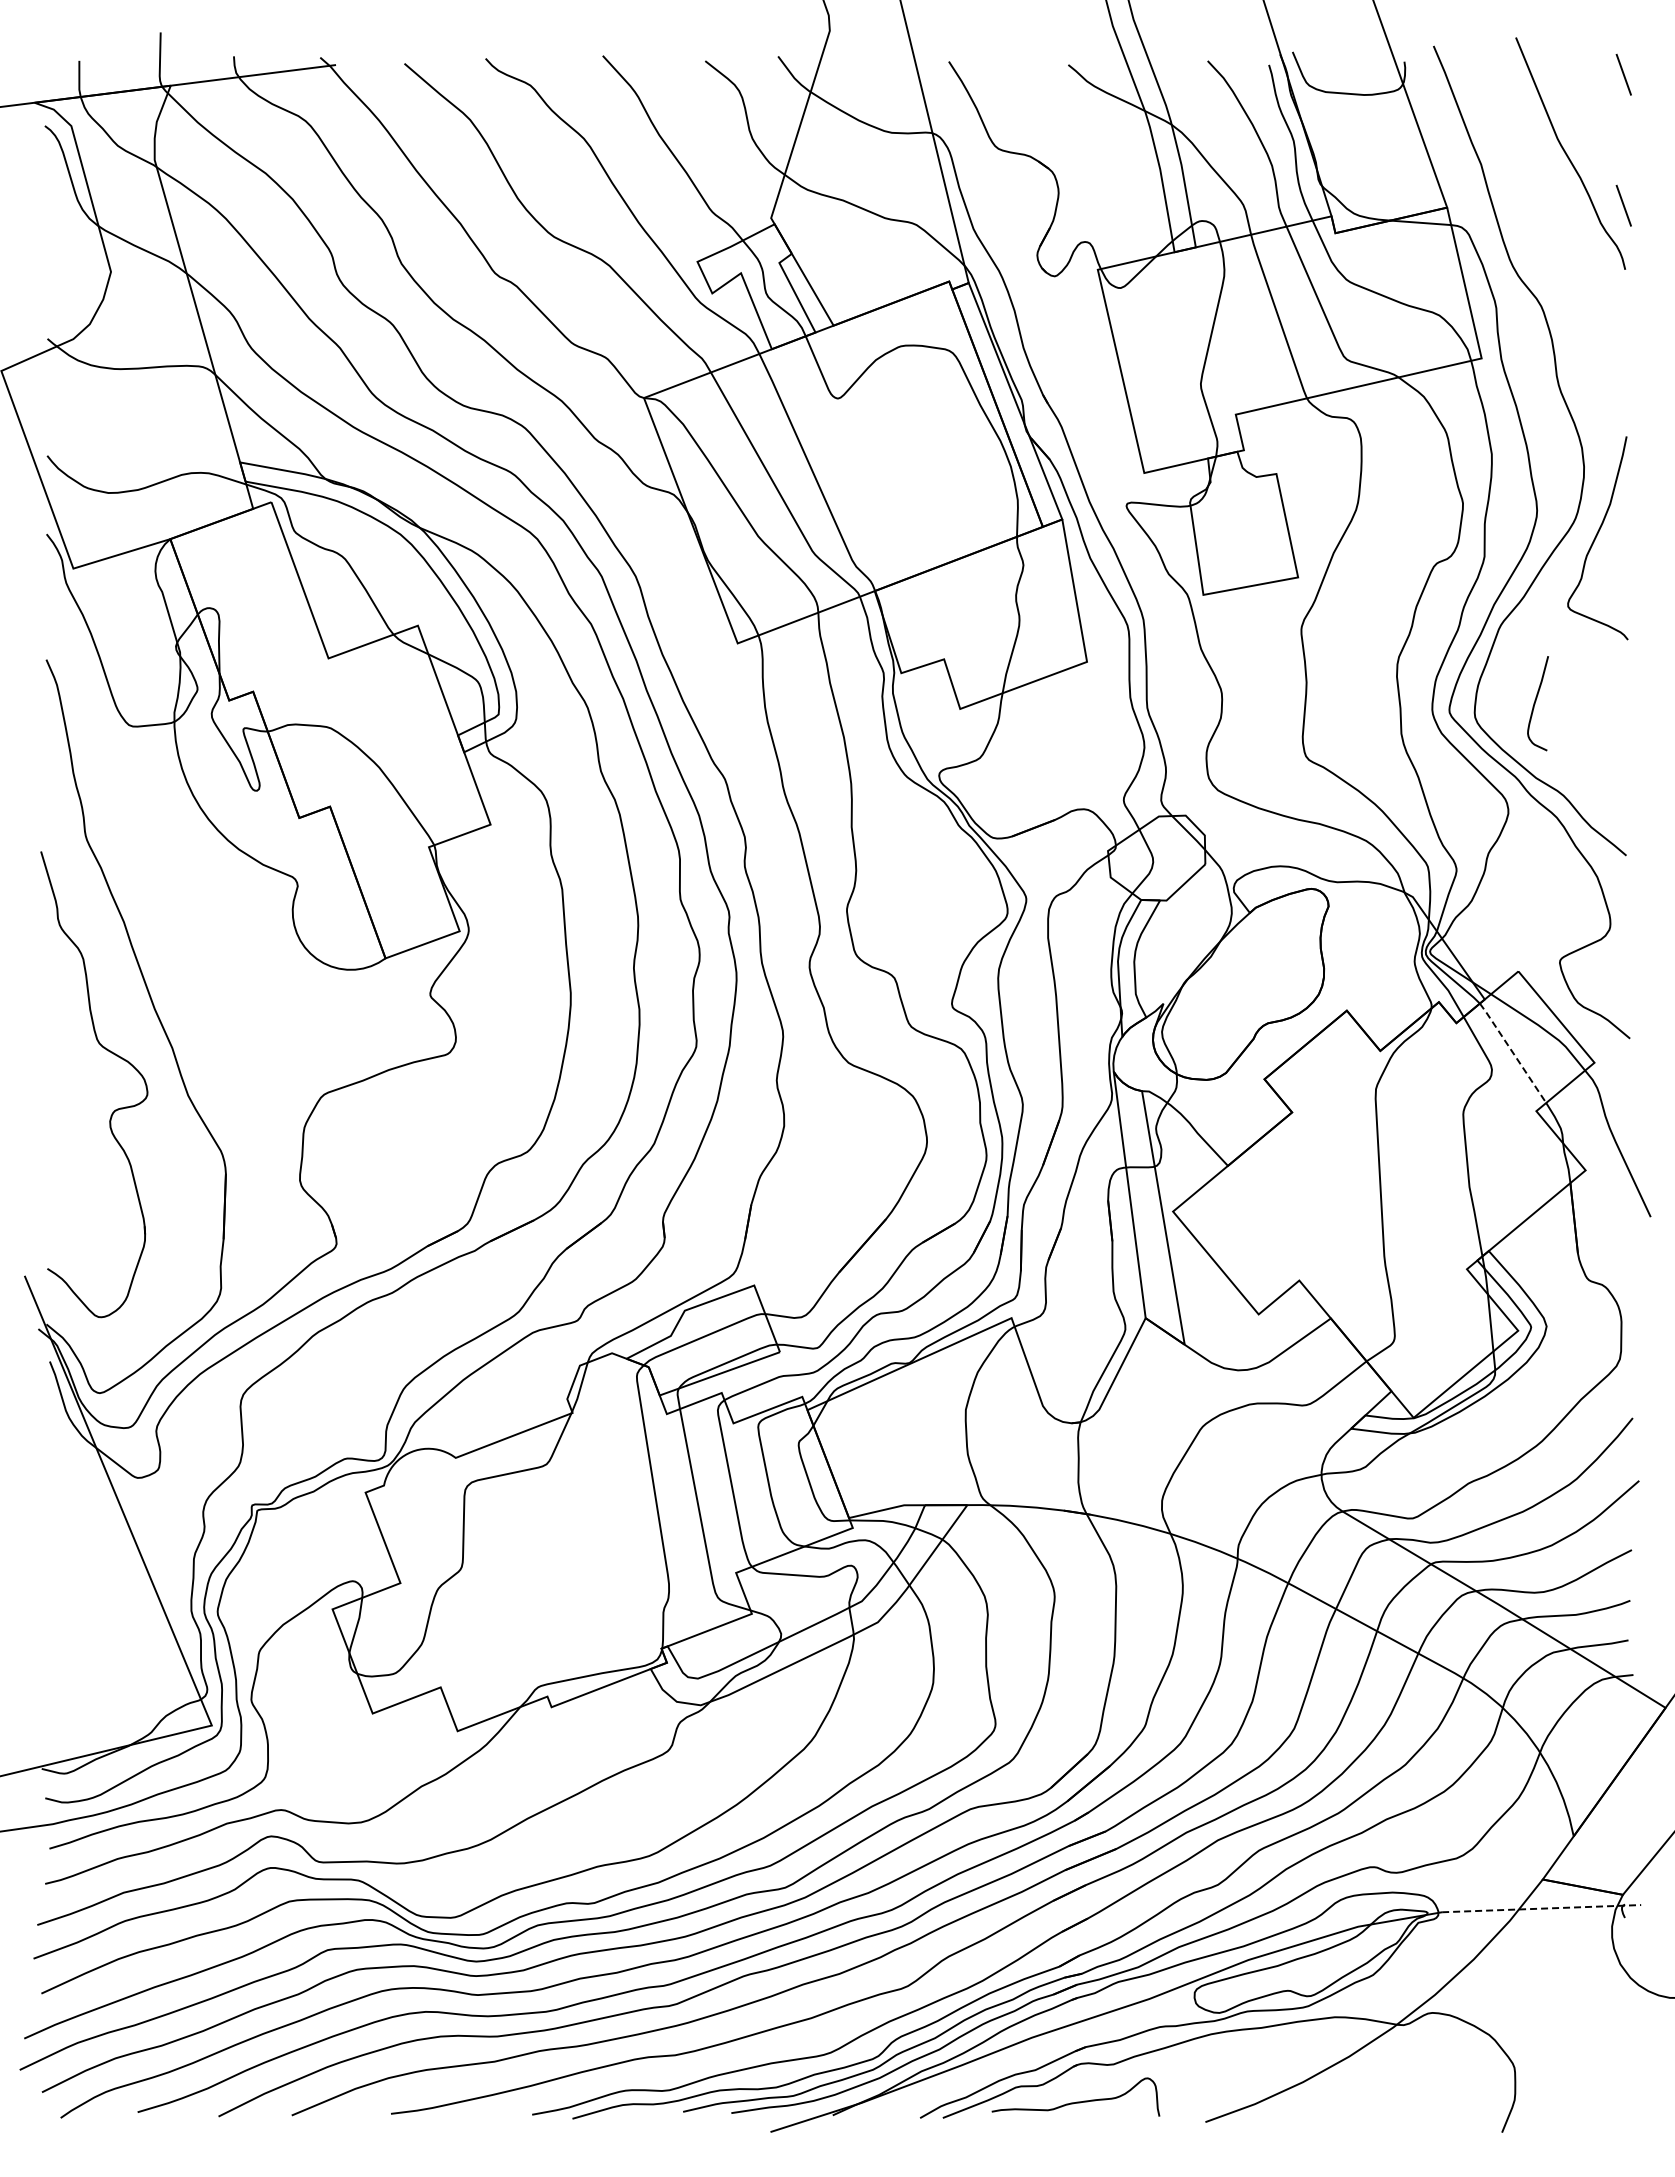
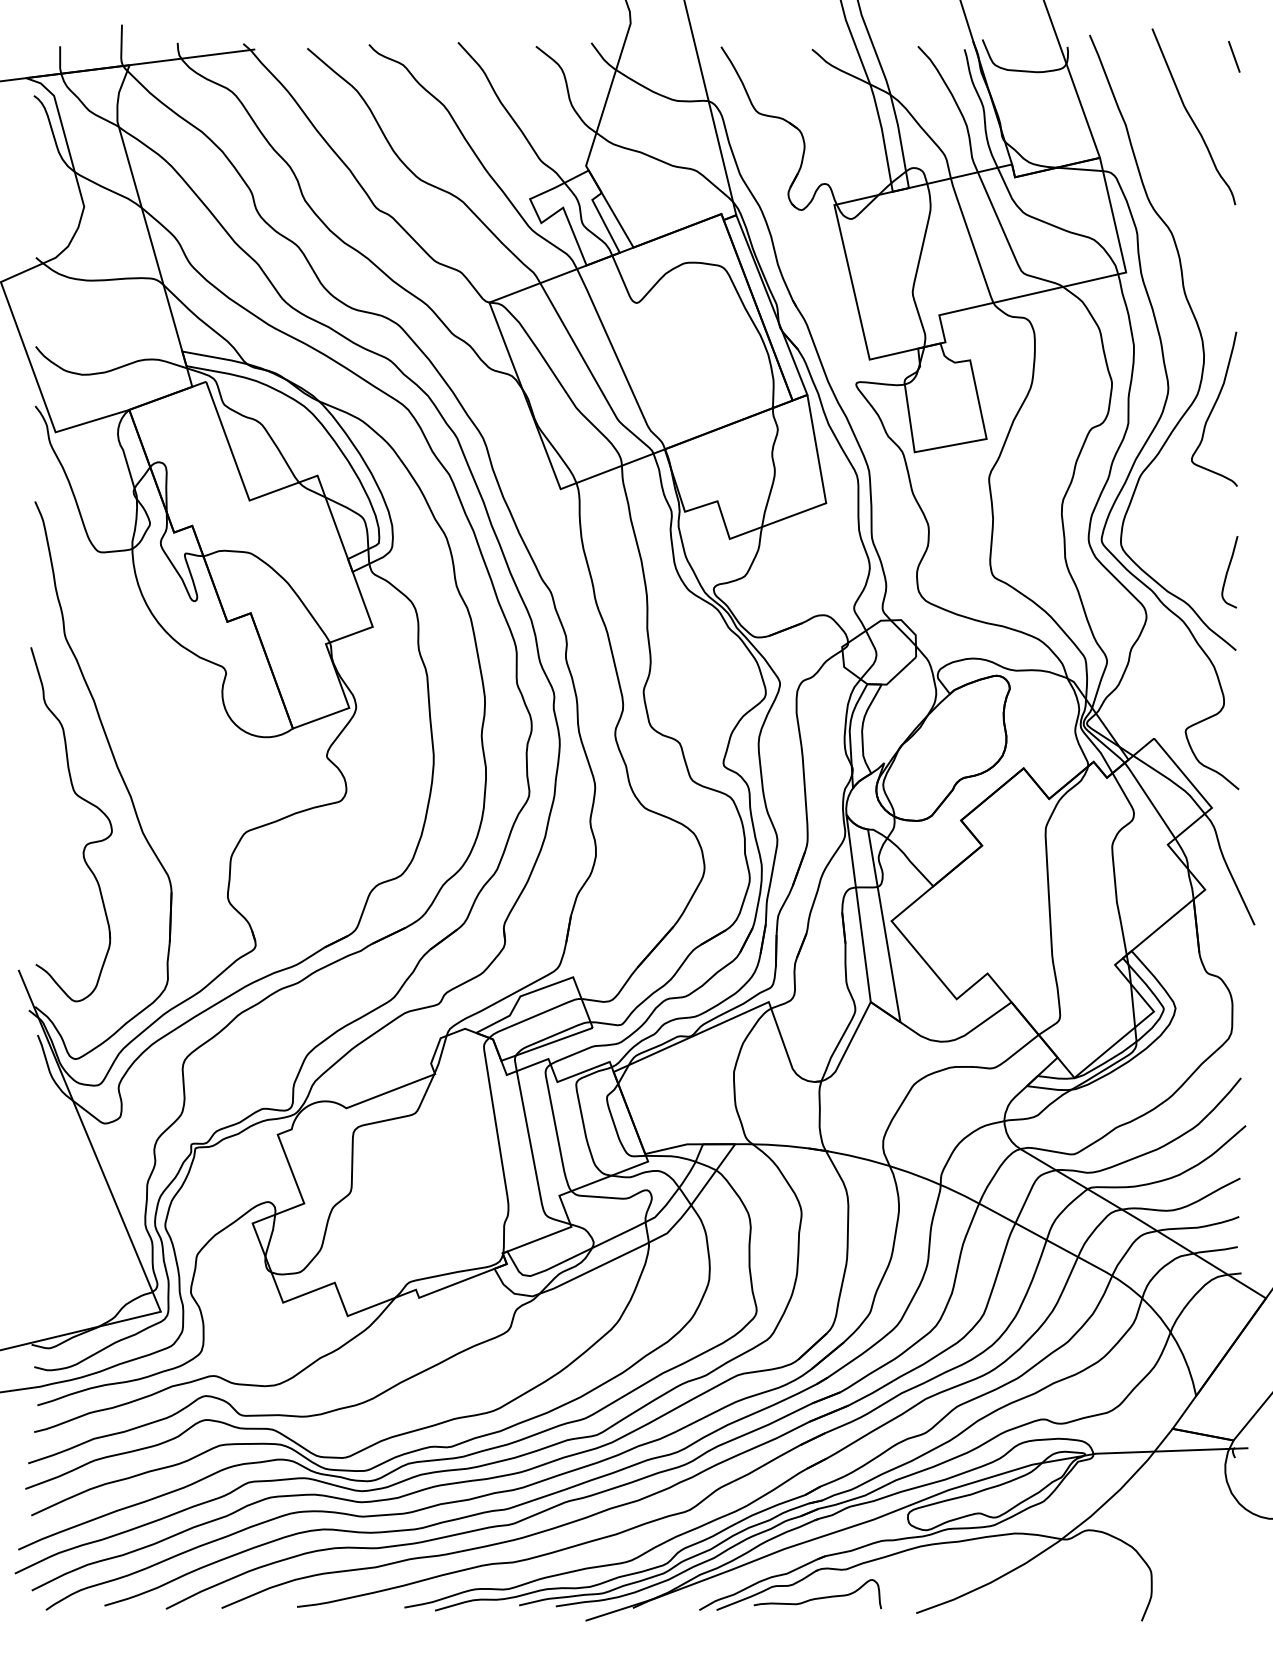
line: (1623, 205) -> (1234, 156), removed
curve: (1535, 703) -> (1227, 572), moved
line: (1513, 1053) -> (1150, 800), dashed -> solid
line: (1541, 1908) -> (1171, 1450), dashed -> solid

